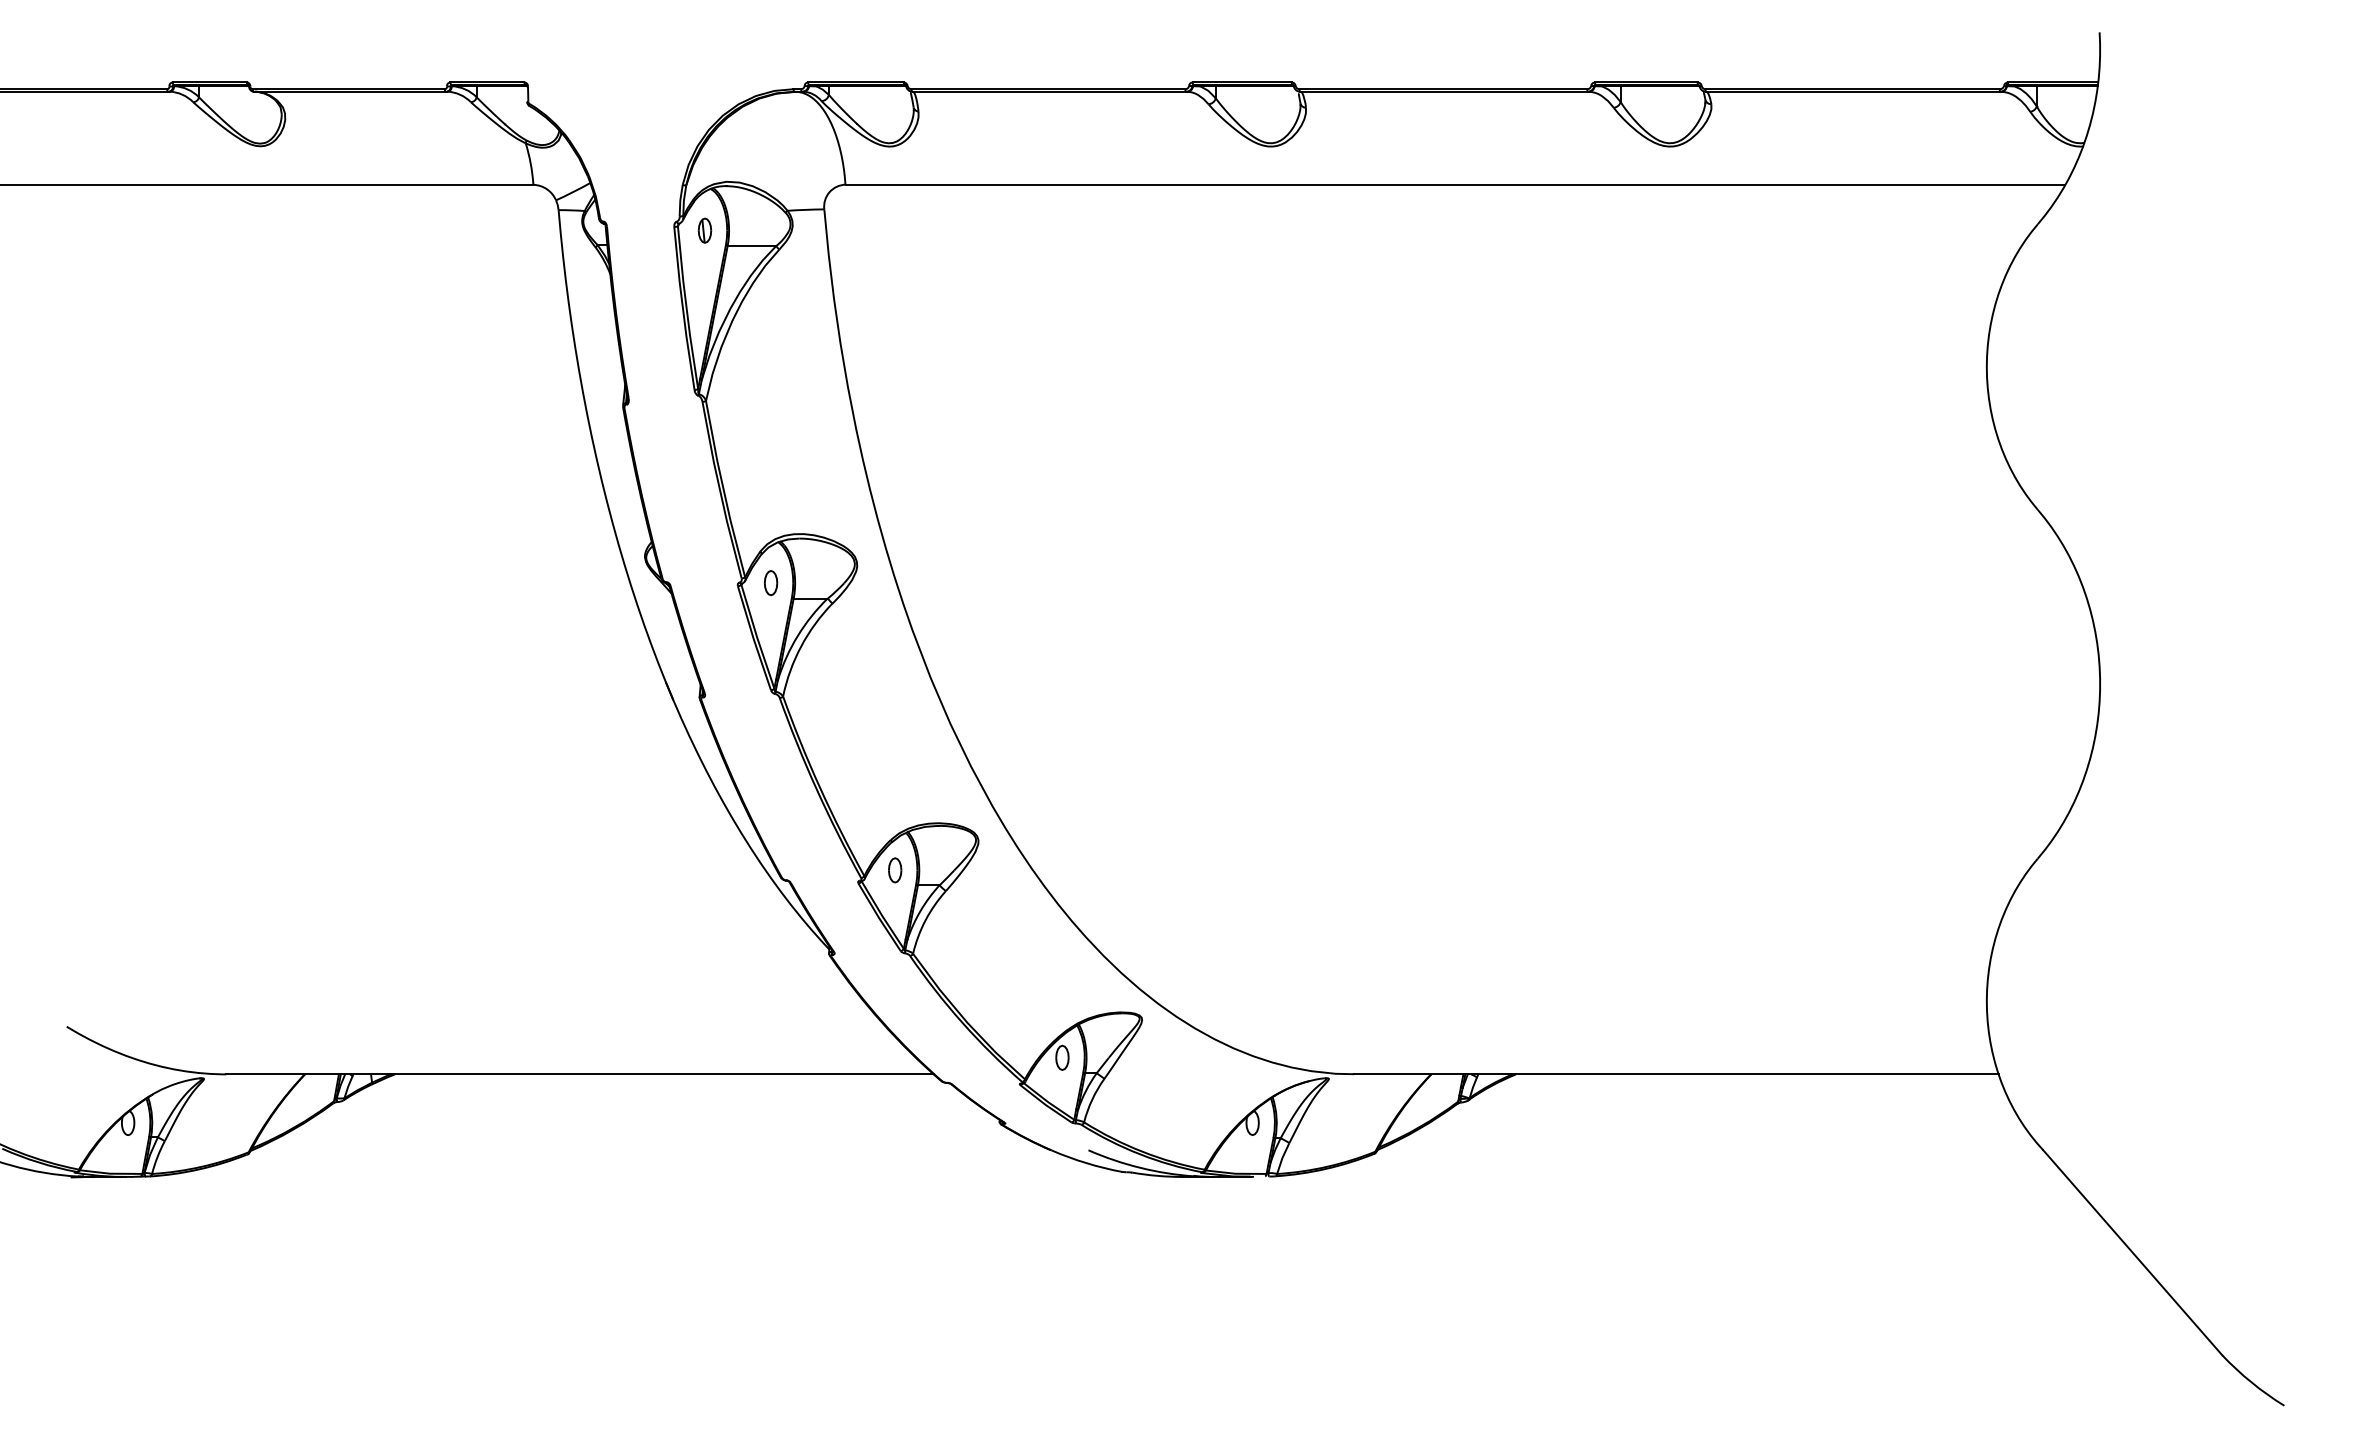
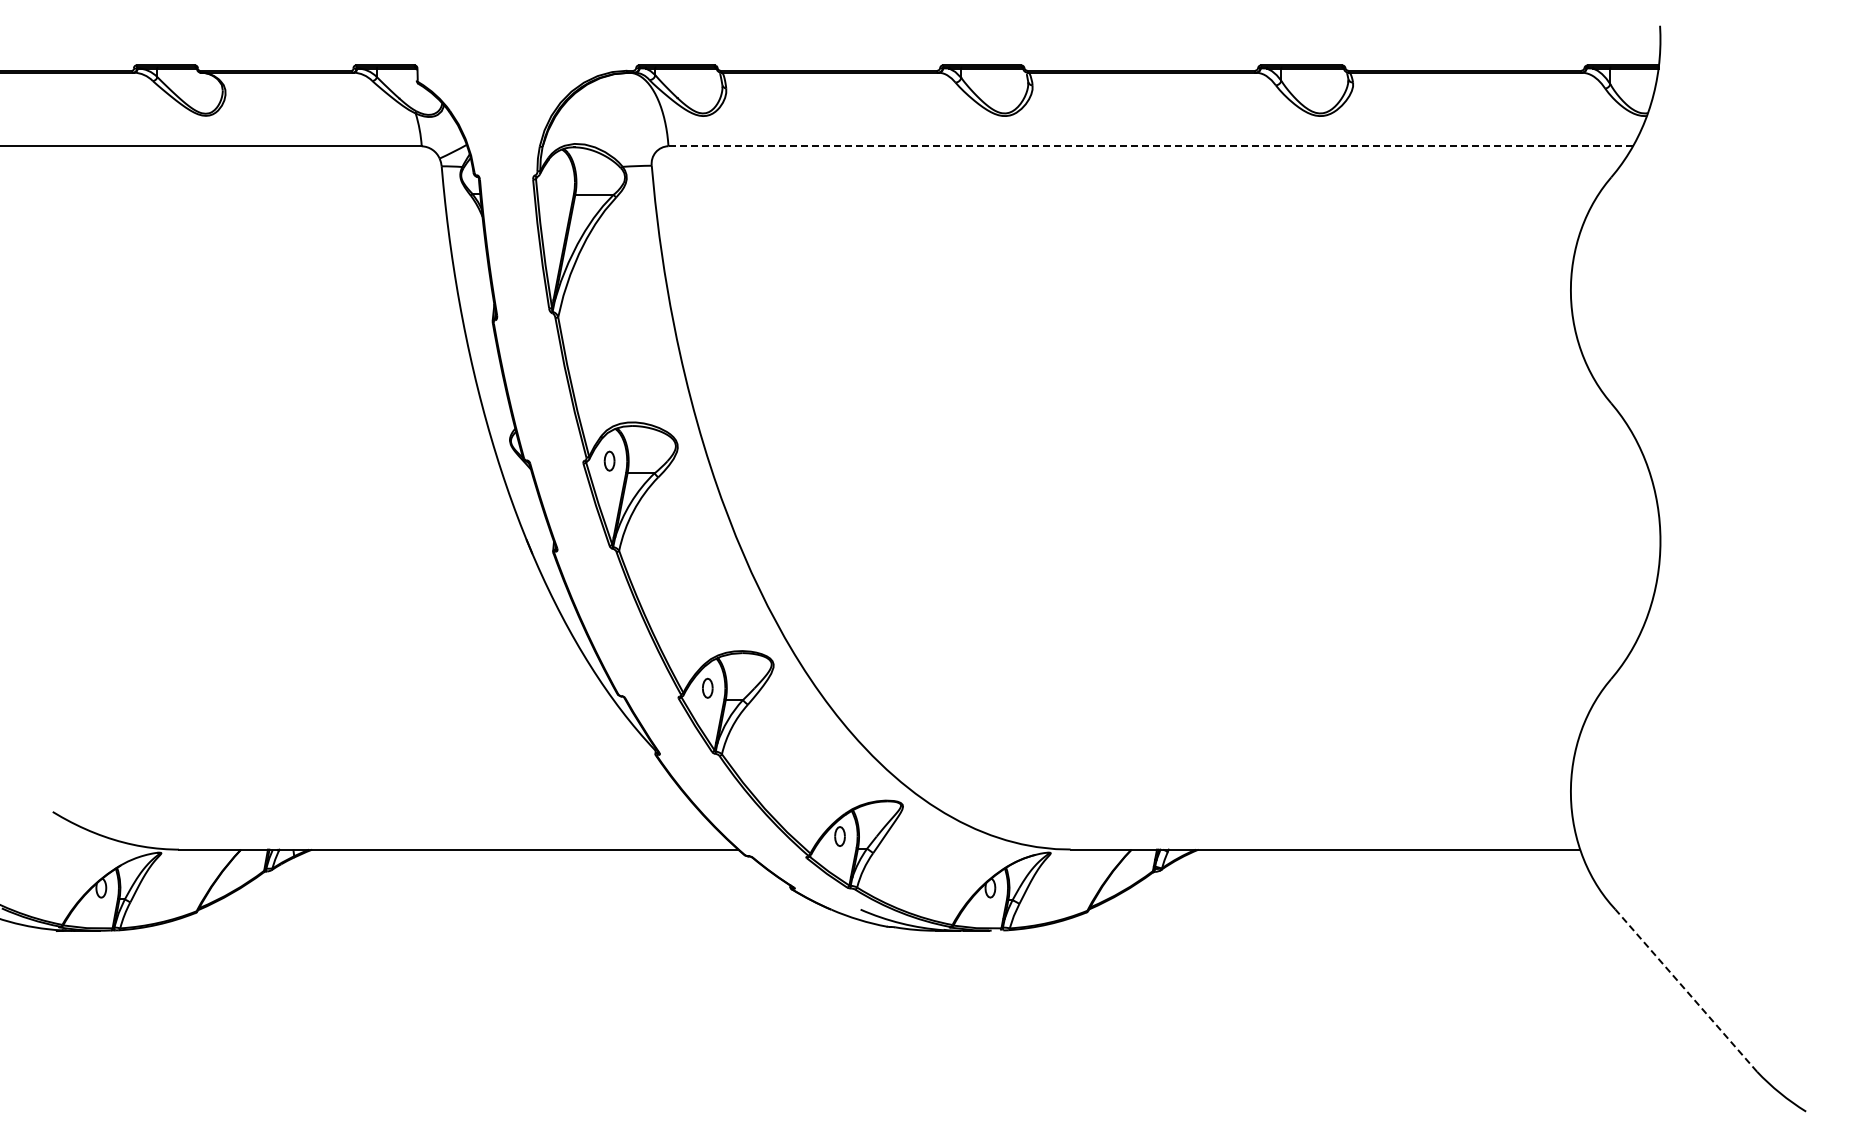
line: (1455, 185) -> (1150, 146), solid -> dashed
part: (705, 230) -> (557, 182), removed
line: (2133, 1252) -> (1686, 990), solid -> dashed

